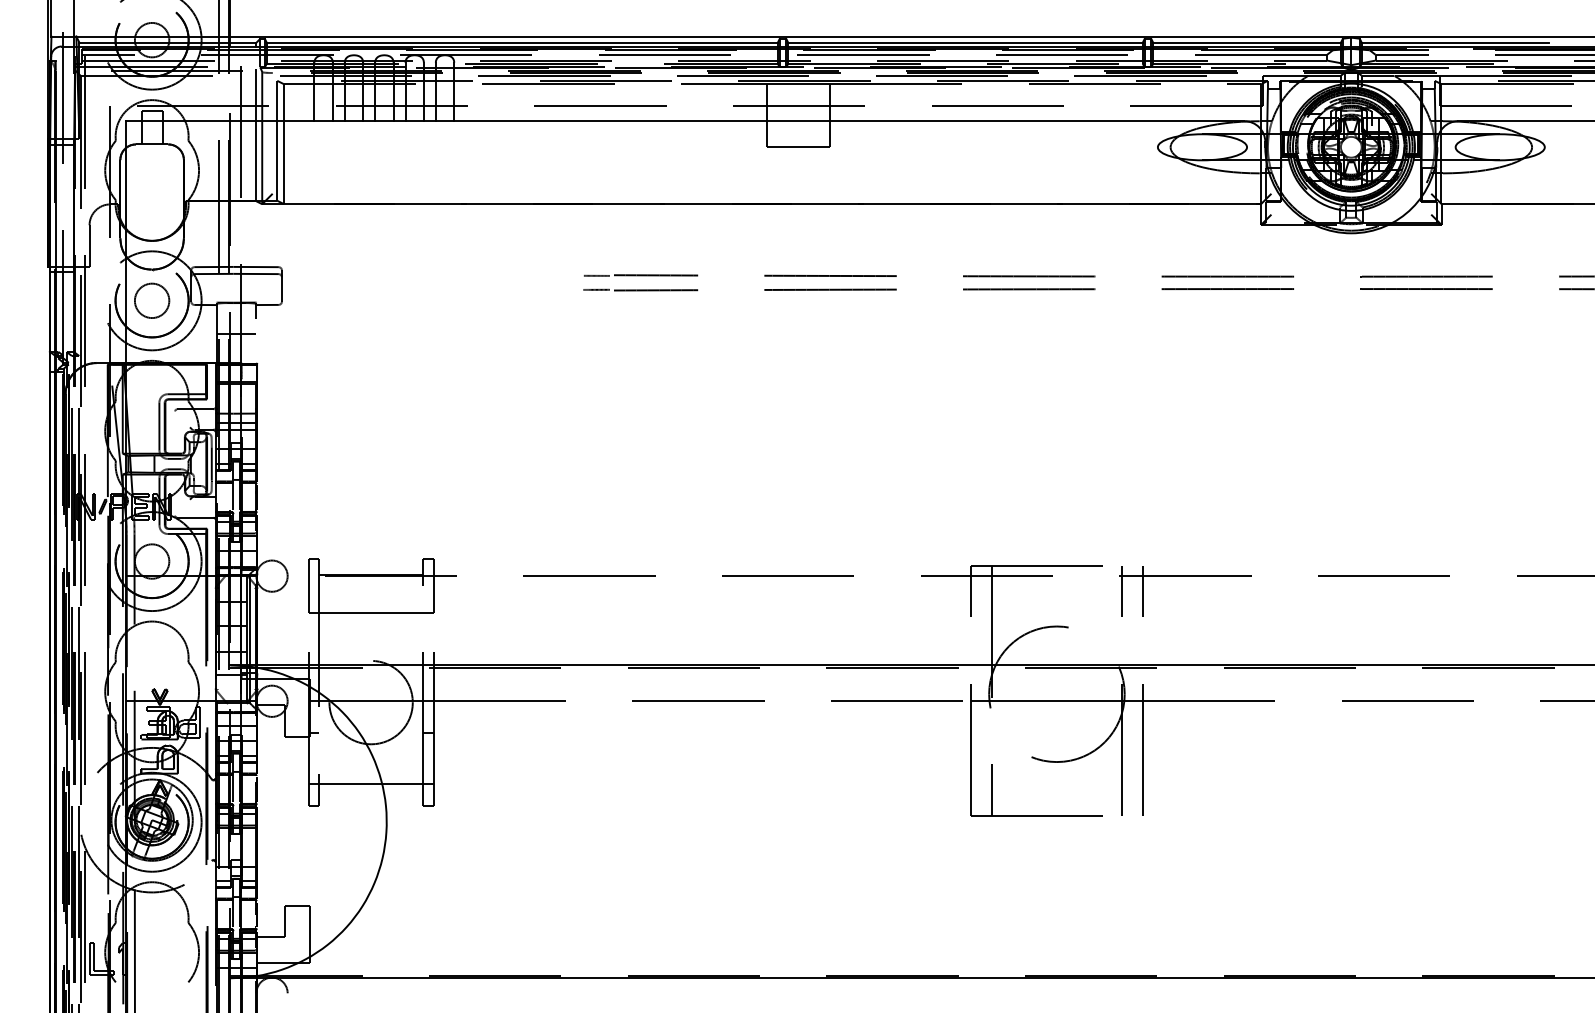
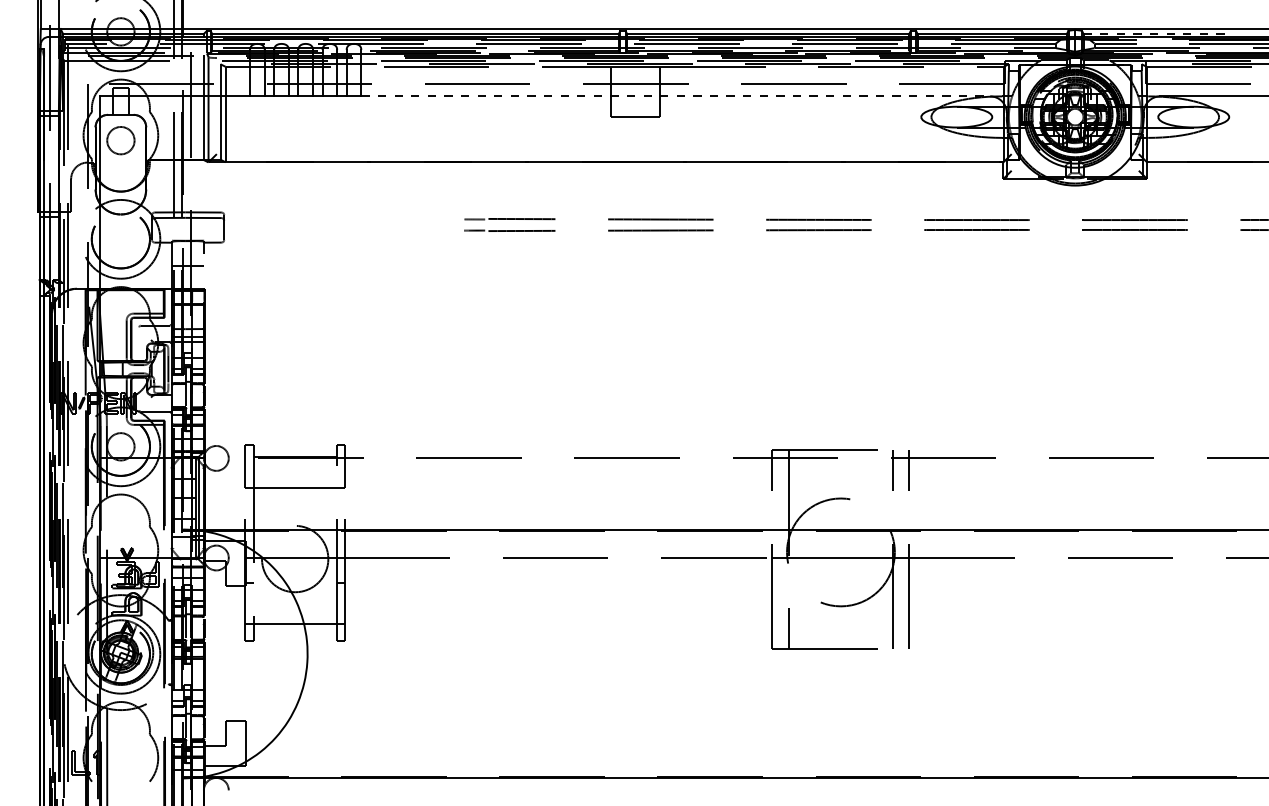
line: (1455, 42) -> (1158, 33), solid -> dashed
line: (849, 121) -> (675, 96), solid -> dashed
circle: (152, 300) -> (121, 140), moved

